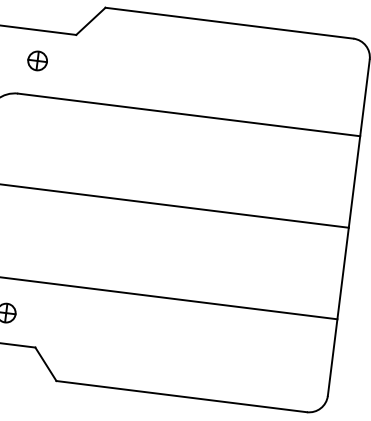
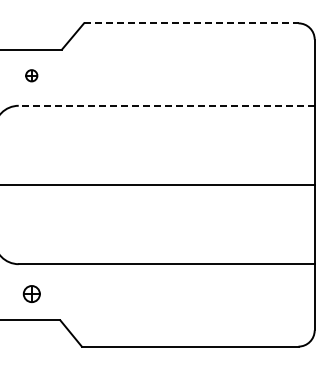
line: (229, 23) -> (191, 23), solid -> dashed
part: (37, 60) -> (31, 75), size x0.7
line: (188, 114) -> (166, 105), solid -> dashed

